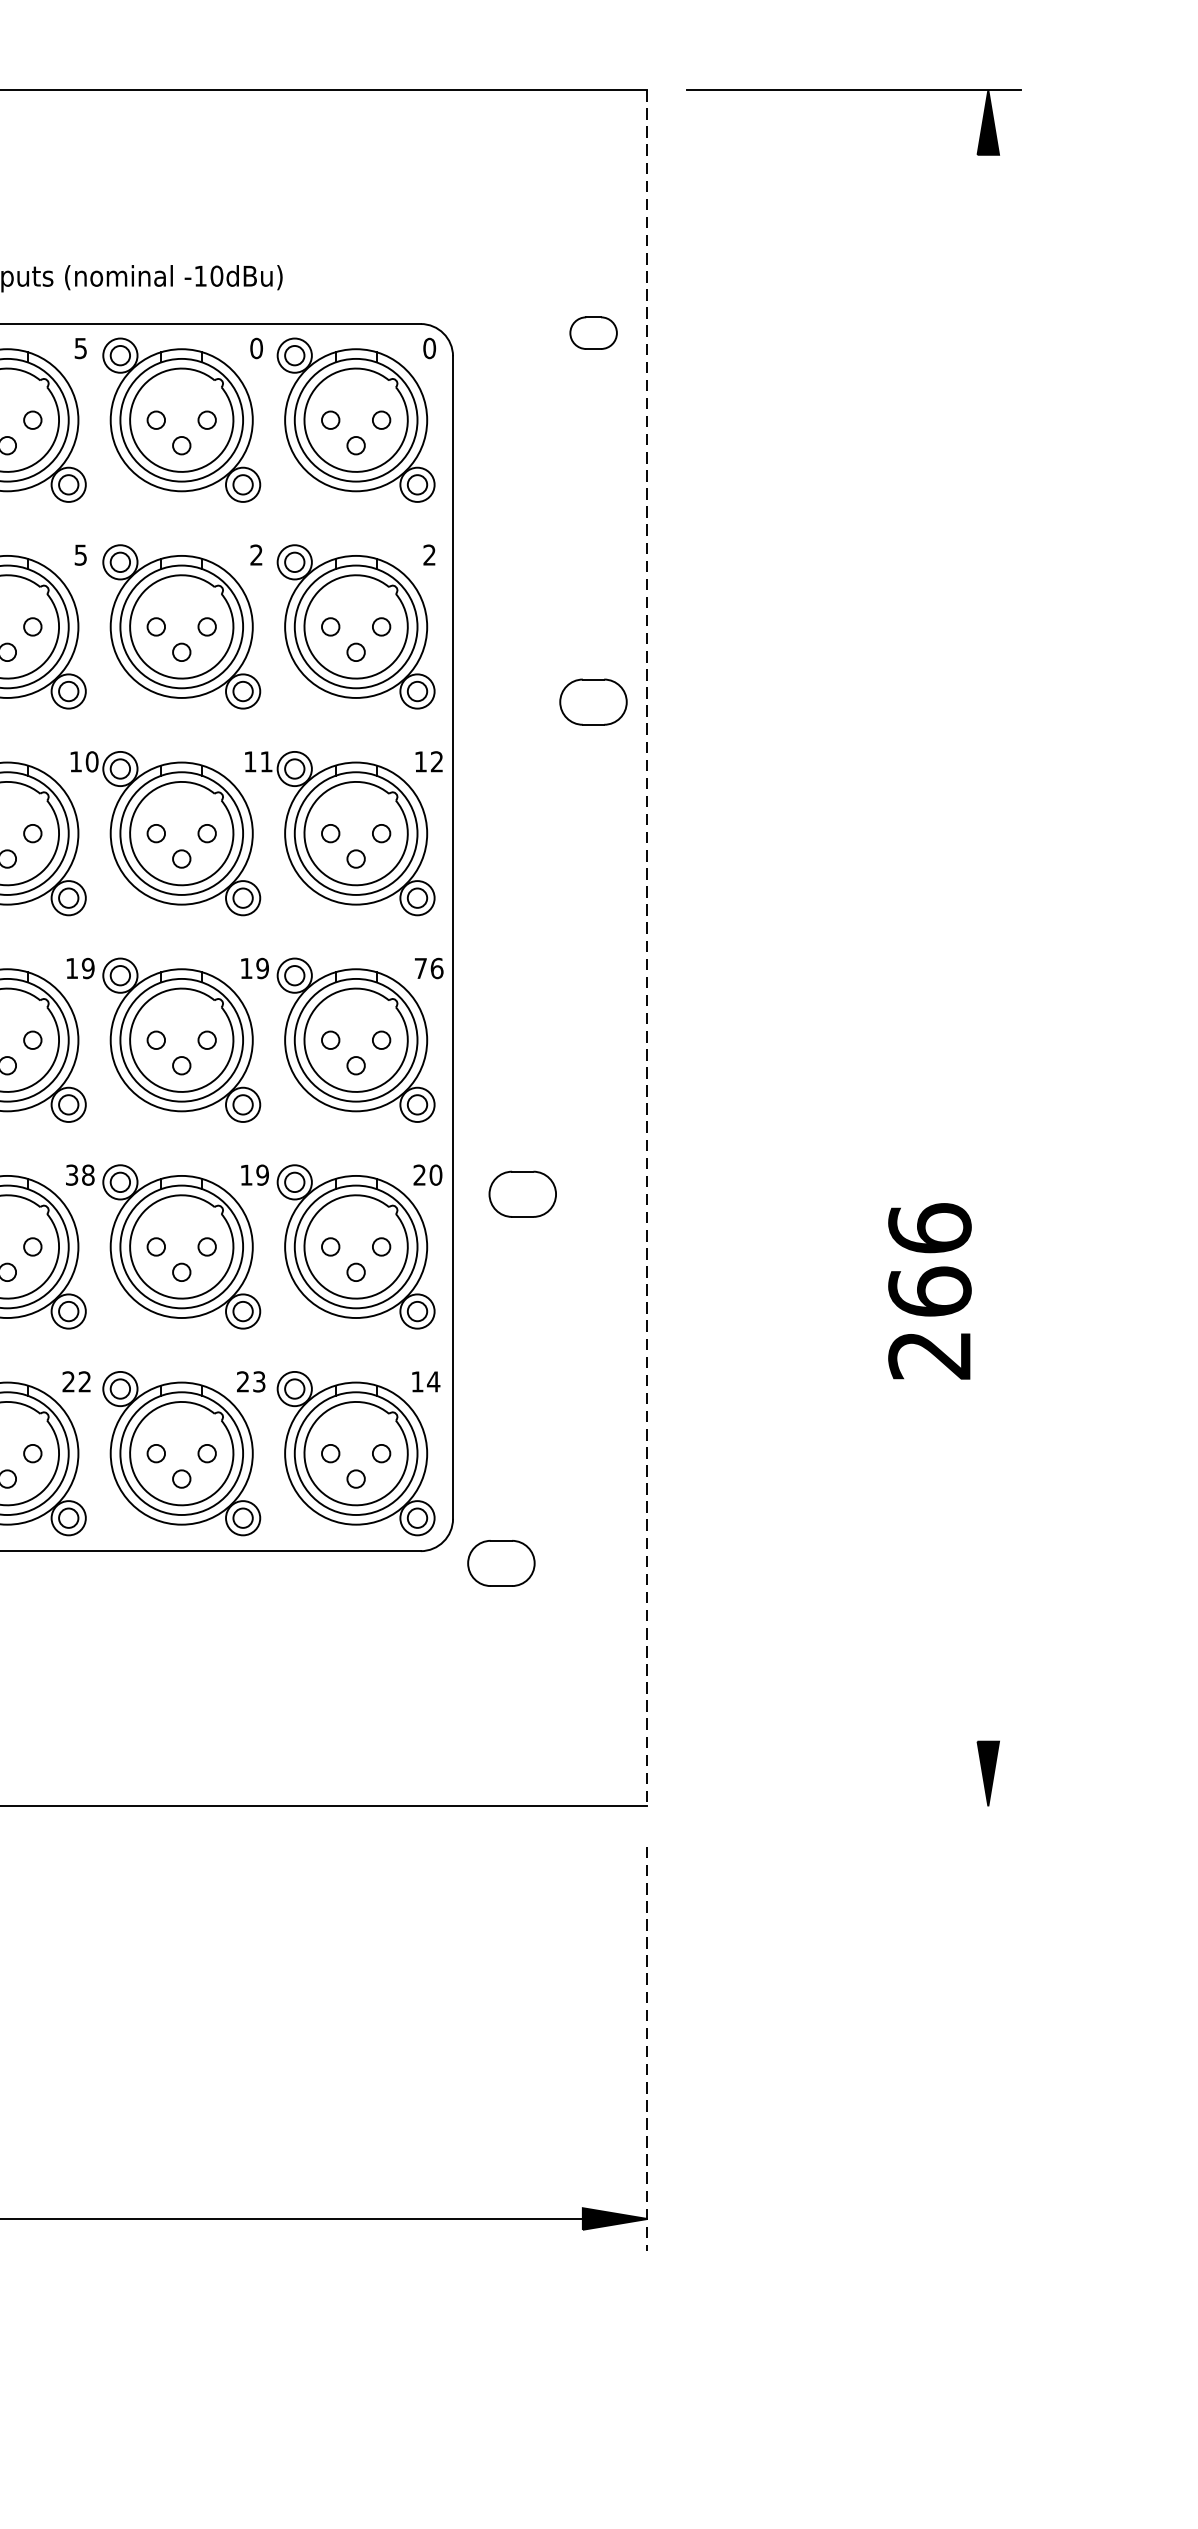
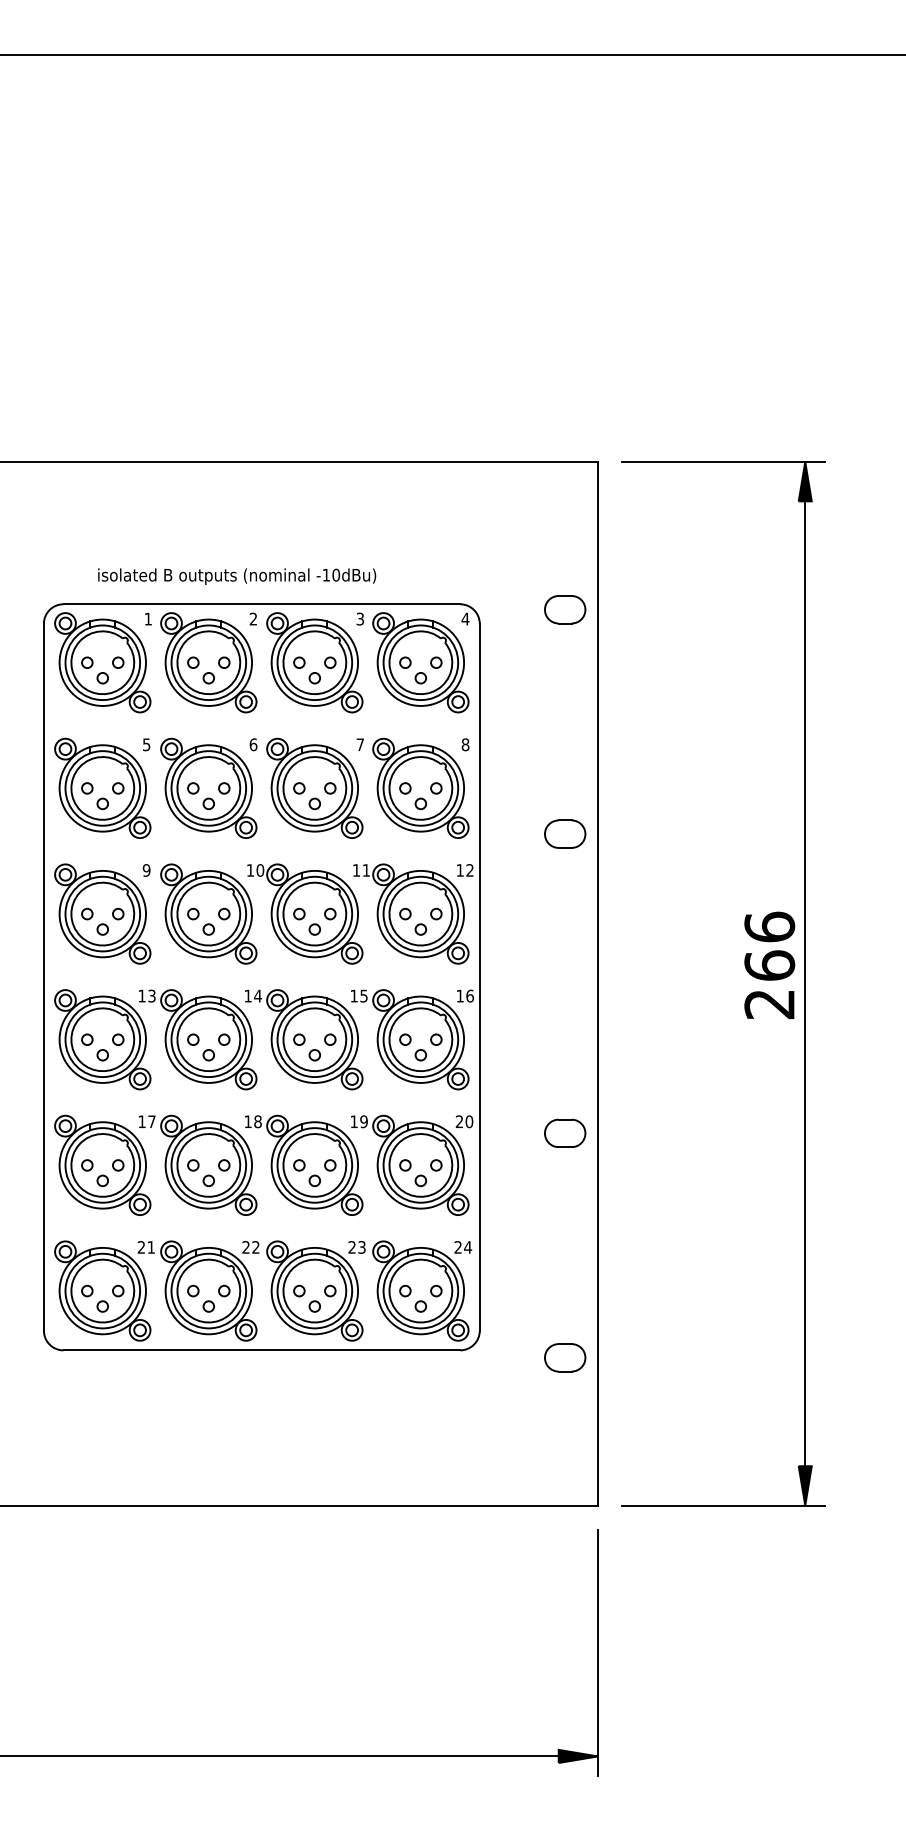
part: (594, 332) -> (565, 609), size x1.43
text: (80, 347) -> (253, 618), 5 -> 2
text: (256, 347) -> (360, 618), 0 -> 3
text: (429, 347) -> (465, 618), 0 -> 4
text: (80, 554) -> (253, 744), 5 -> 6
text: (255, 554) -> (359, 744), 2 -> 7
text: (429, 554) -> (465, 744), 2 -> 8
line: (988, 942) -> (805, 980), added
line: (646, 947) -> (597, 983), dashed -> solid
text: (87, 967) -> (257, 995), 19 -> 14
text: (261, 967) -> (363, 995), 19 -> 15
text: (419, 967) -> (459, 995), 76 -> 16
text: (70, 1174) -> (247, 1121), 38 -> 18
part: (523, 1192) -> (565, 1132), moved
text: (929, 1289) -> (769, 964), moved
text: (416, 1381) -> (457, 1247), 14 -> 24
part: (501, 1562) -> (565, 1357), moved
line: (852, 1806) -> (722, 1505), added
line: (646, 2049) -> (597, 1653), dashed -> solid

